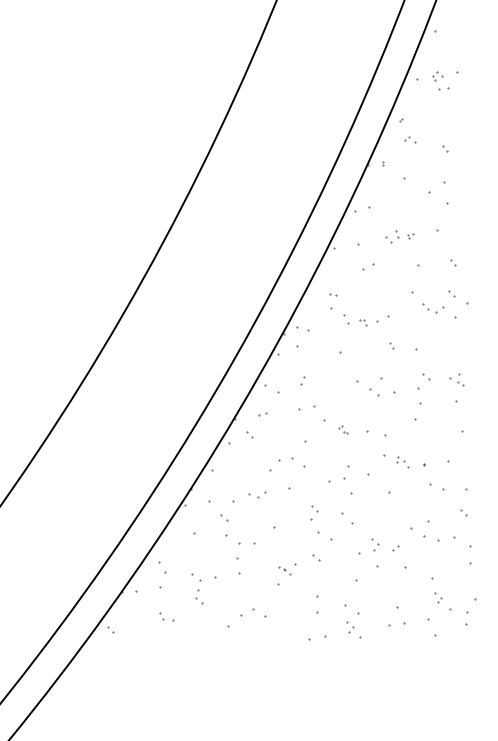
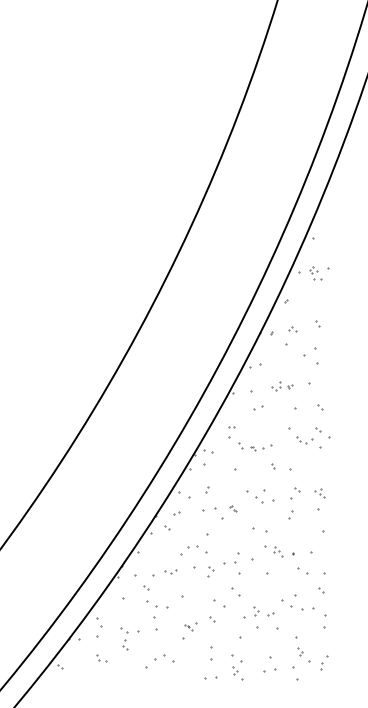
part: (409, 140) -> (292, 329), moved
part: (417, 410) -> (290, 514), size x0.62
part: (343, 429) -> (233, 508), moved
part: (313, 513) -> (210, 571), moved
part: (471, 611) -> (324, 662), size x0.71

